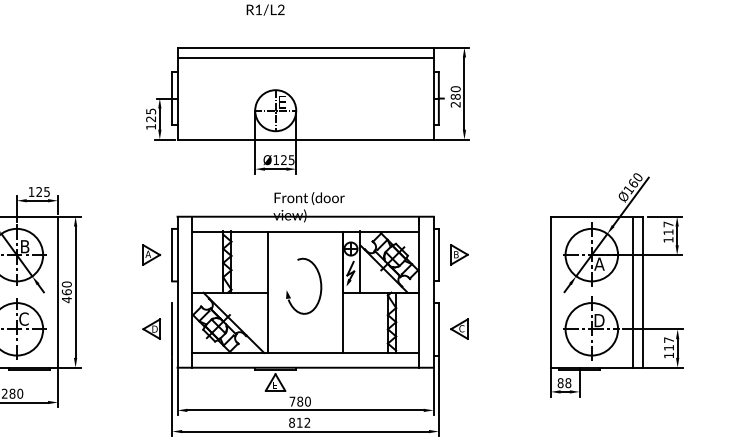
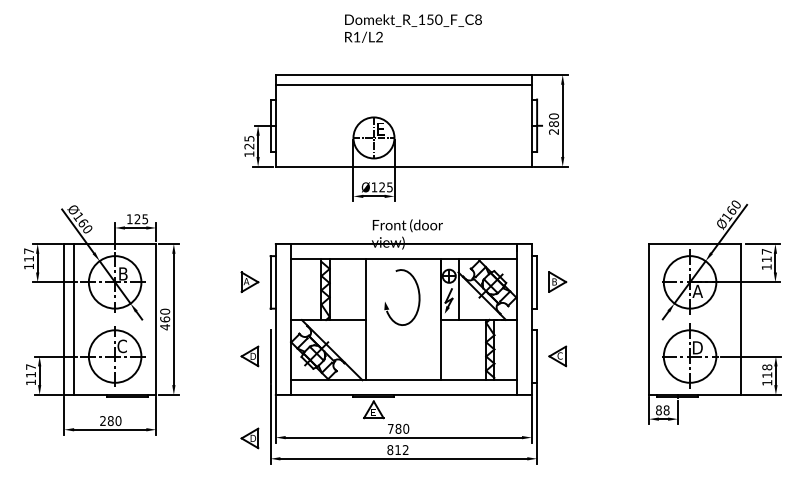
part: (320, 286) -> (418, 297), moved
line: (633, 291) -> (731, 318), removed
text: (669, 340) -> (767, 367), 117 -> 118
part: (151, 411) -> (249, 438), added

